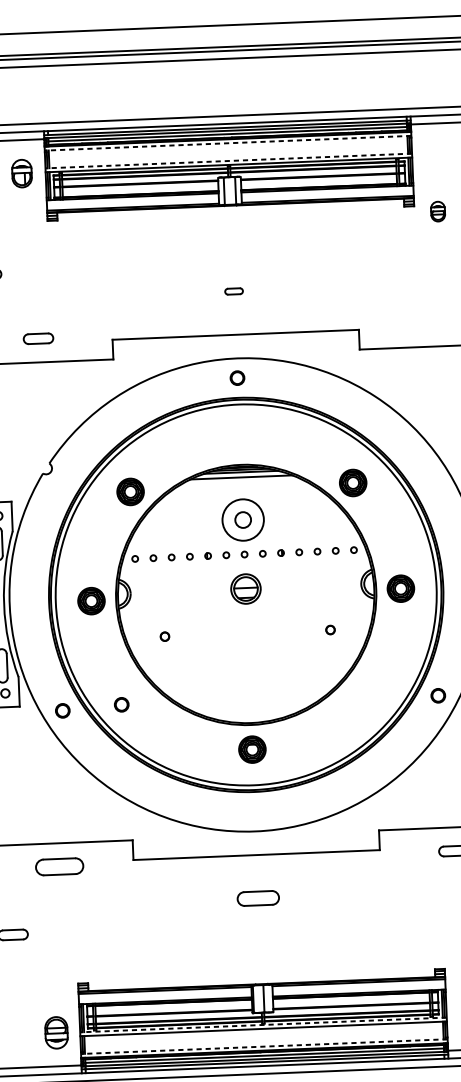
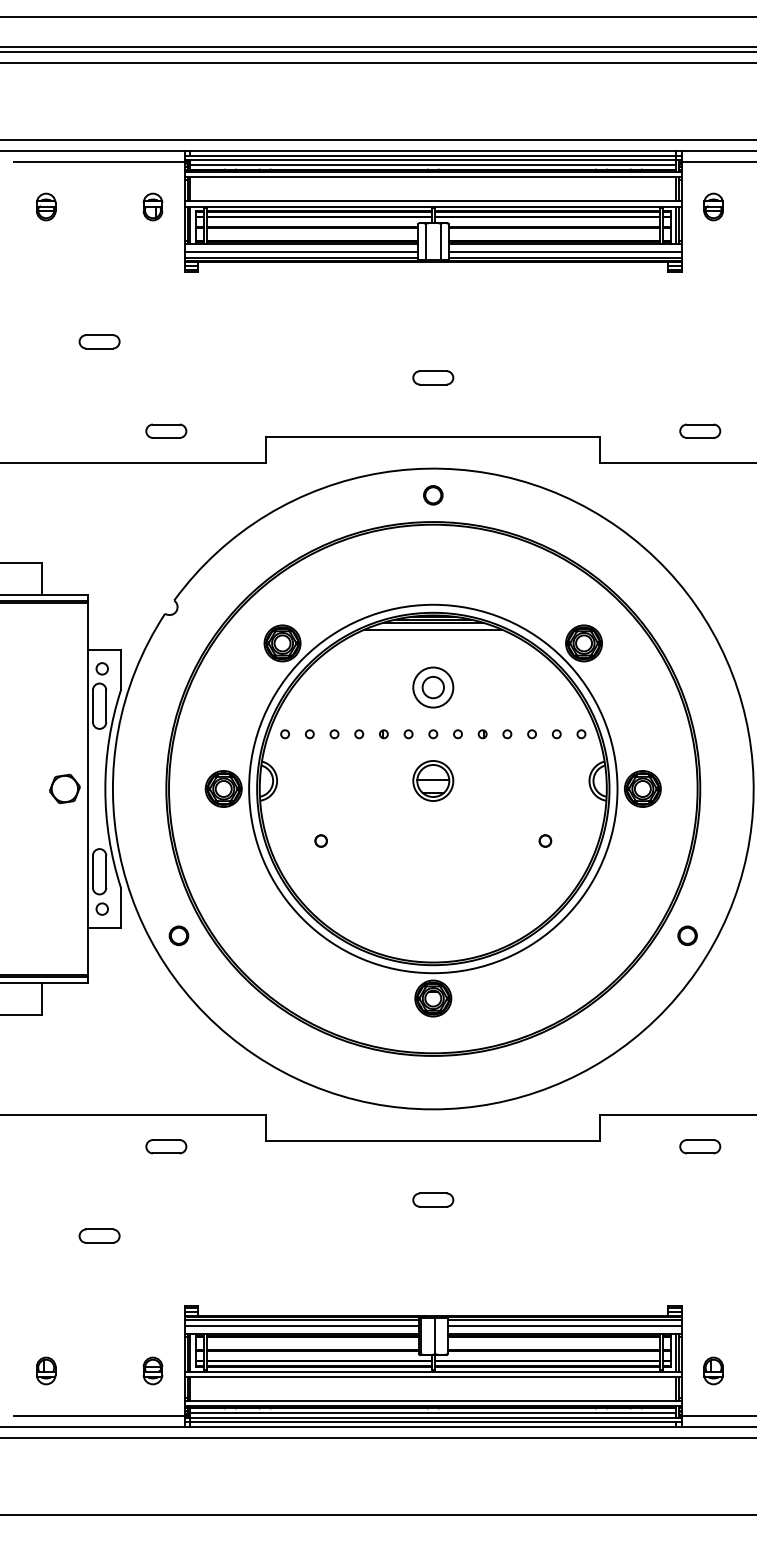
line: (227, 143) -> (432, 177), dashed -> solid
line: (228, 161) -> (432, 201), dashed -> solid
part: (21, 173) -> (152, 206), size x0.71
line: (327, 194) -> (564, 251), added
line: (132, 202) -> (301, 251), added
part: (437, 211) -> (713, 206), moved
part: (234, 291) -> (433, 377), size x1.67
part: (432, 322) -> (700, 430), added
circle: (243, 520) -> (433, 687), size x0.71
circle: (246, 594) -> (433, 788), size x0.71
part: (121, 704) -> (258, 930), removed
part: (59, 866) -> (166, 1146), size x0.62
part: (258, 897) -> (433, 1199), size x0.71
line: (358, 987) -> (564, 1326), added
line: (165, 995) -> (302, 1326), added
line: (262, 1024) -> (432, 1371), dashed -> solid
part: (56, 1032) -> (152, 1370), size x0.62
line: (263, 1046) -> (432, 1400), dashed -> solid

